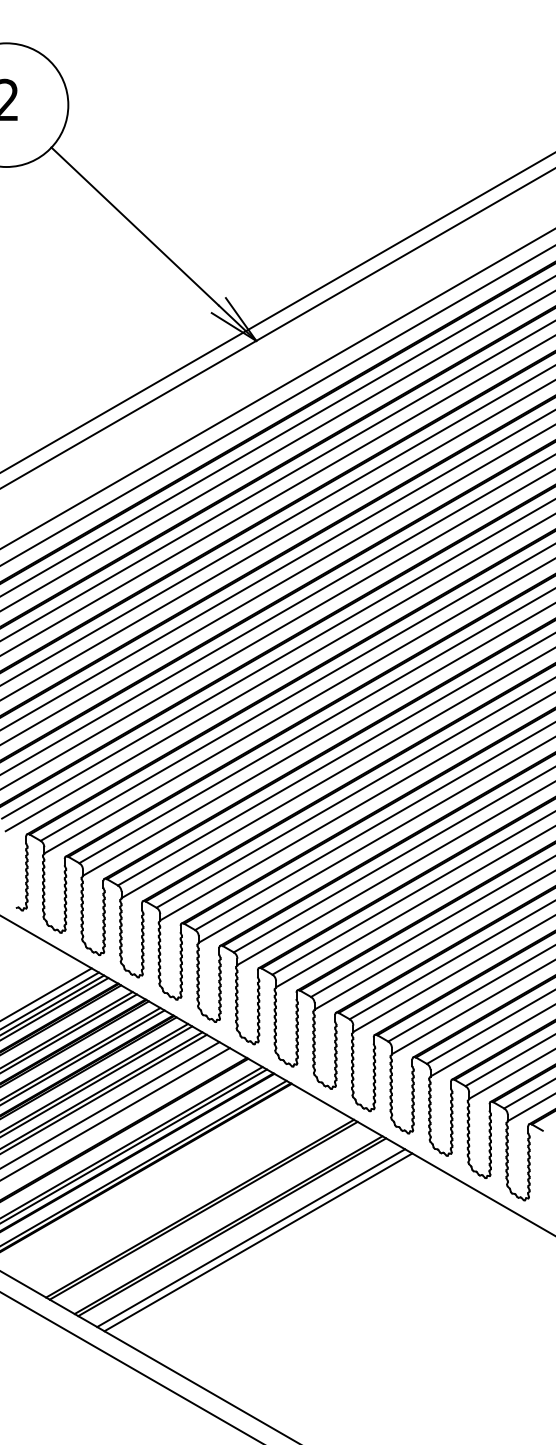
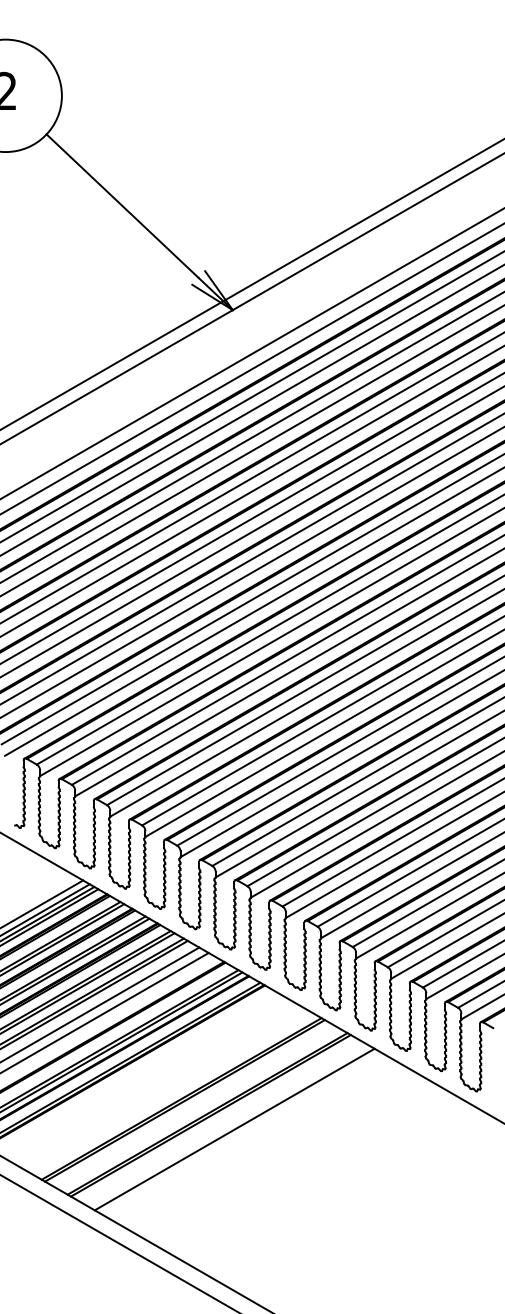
line: (251, 1238) -> (228, 1126), removed

